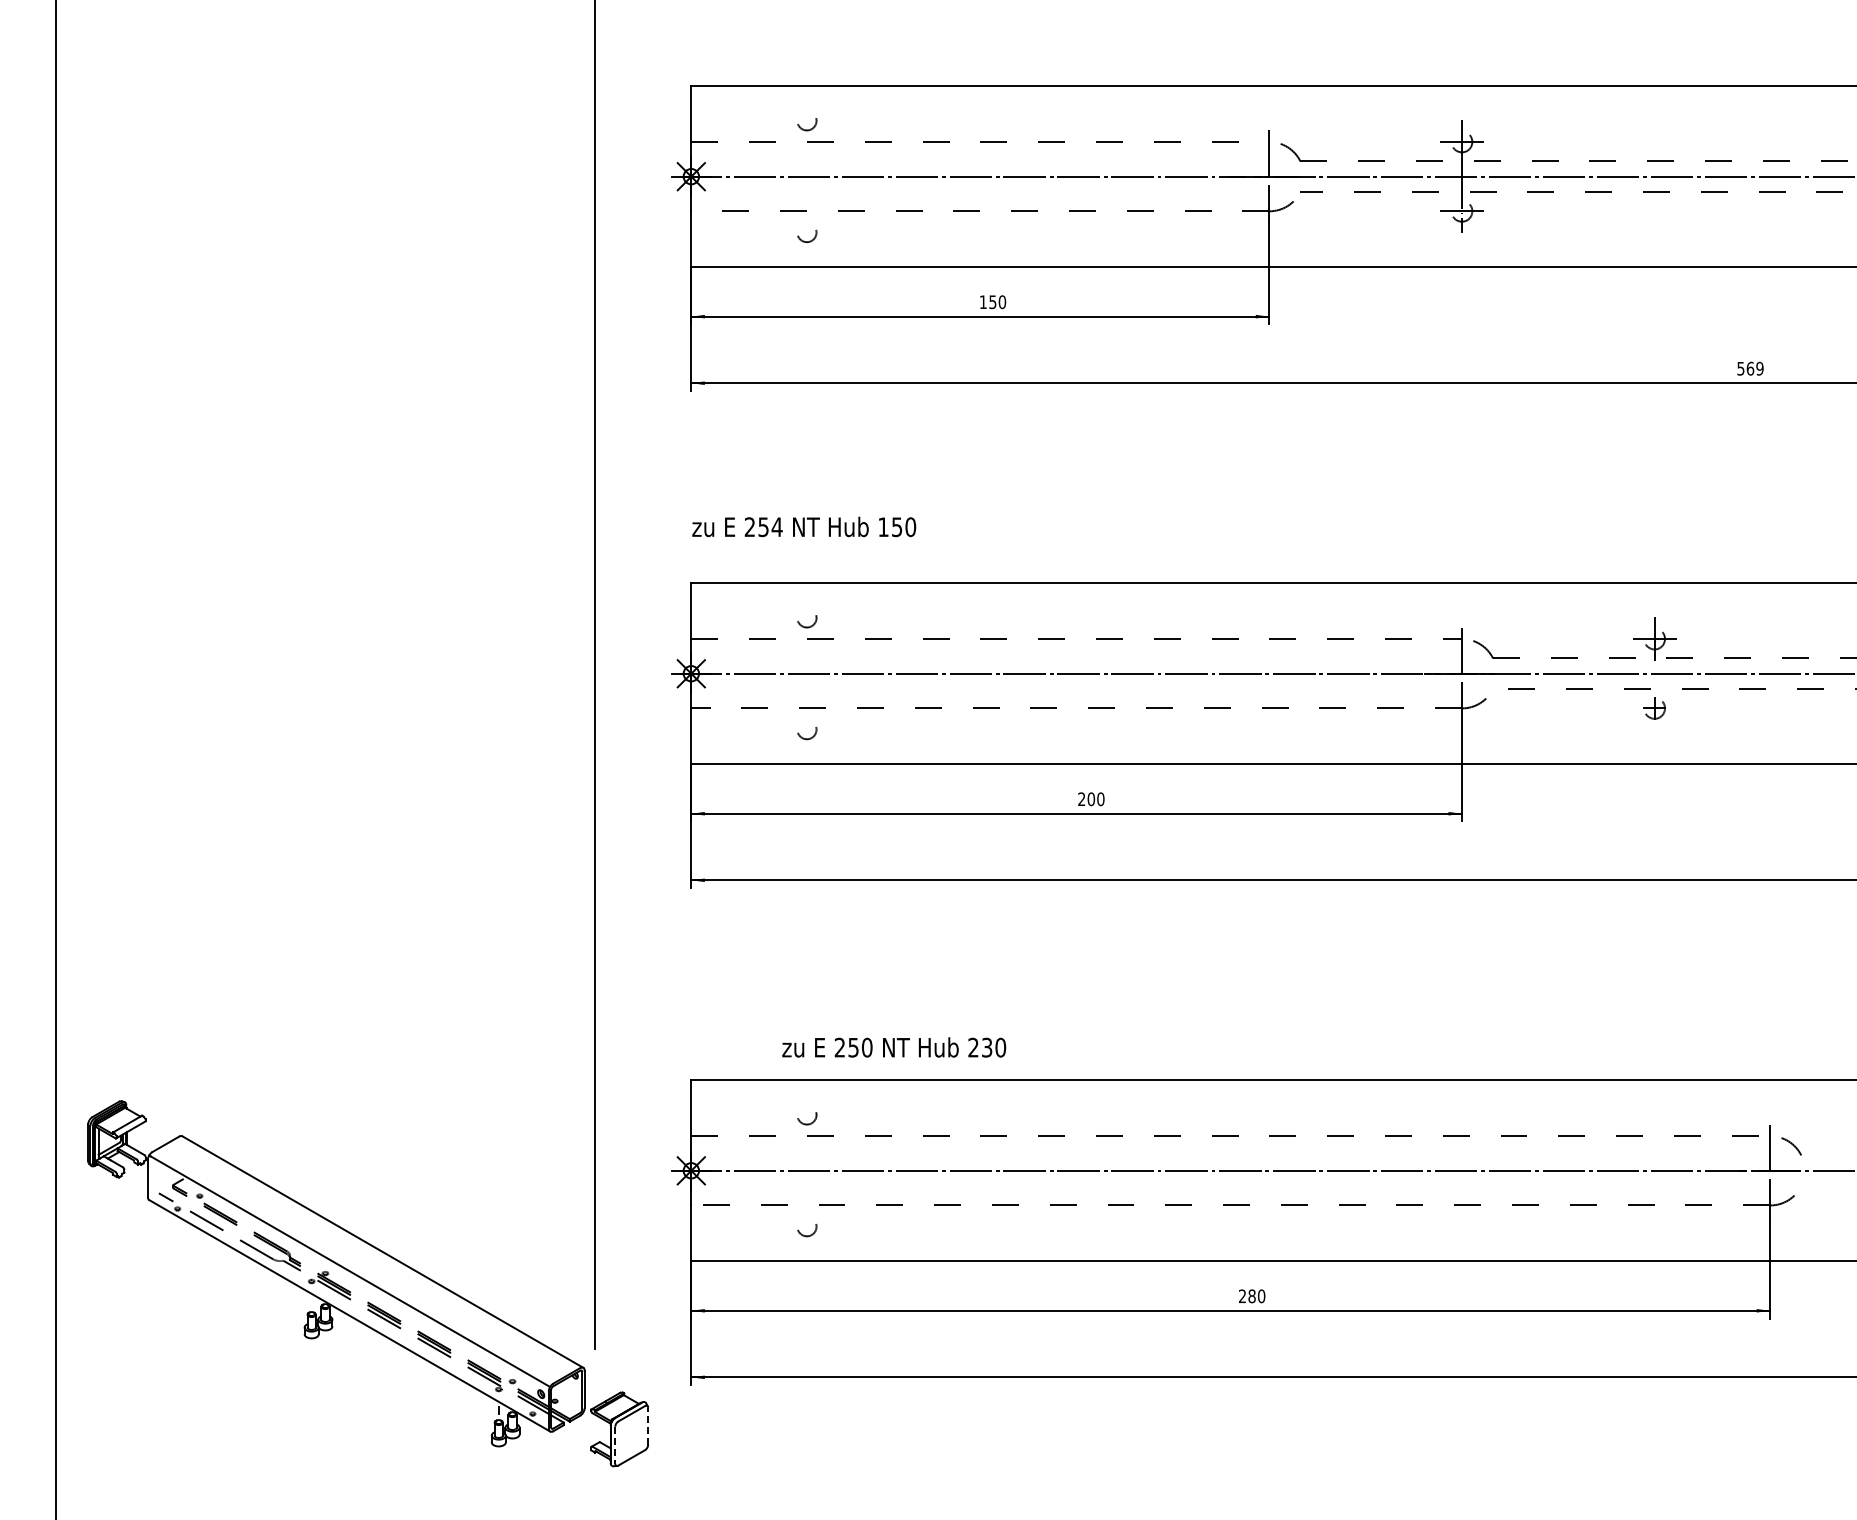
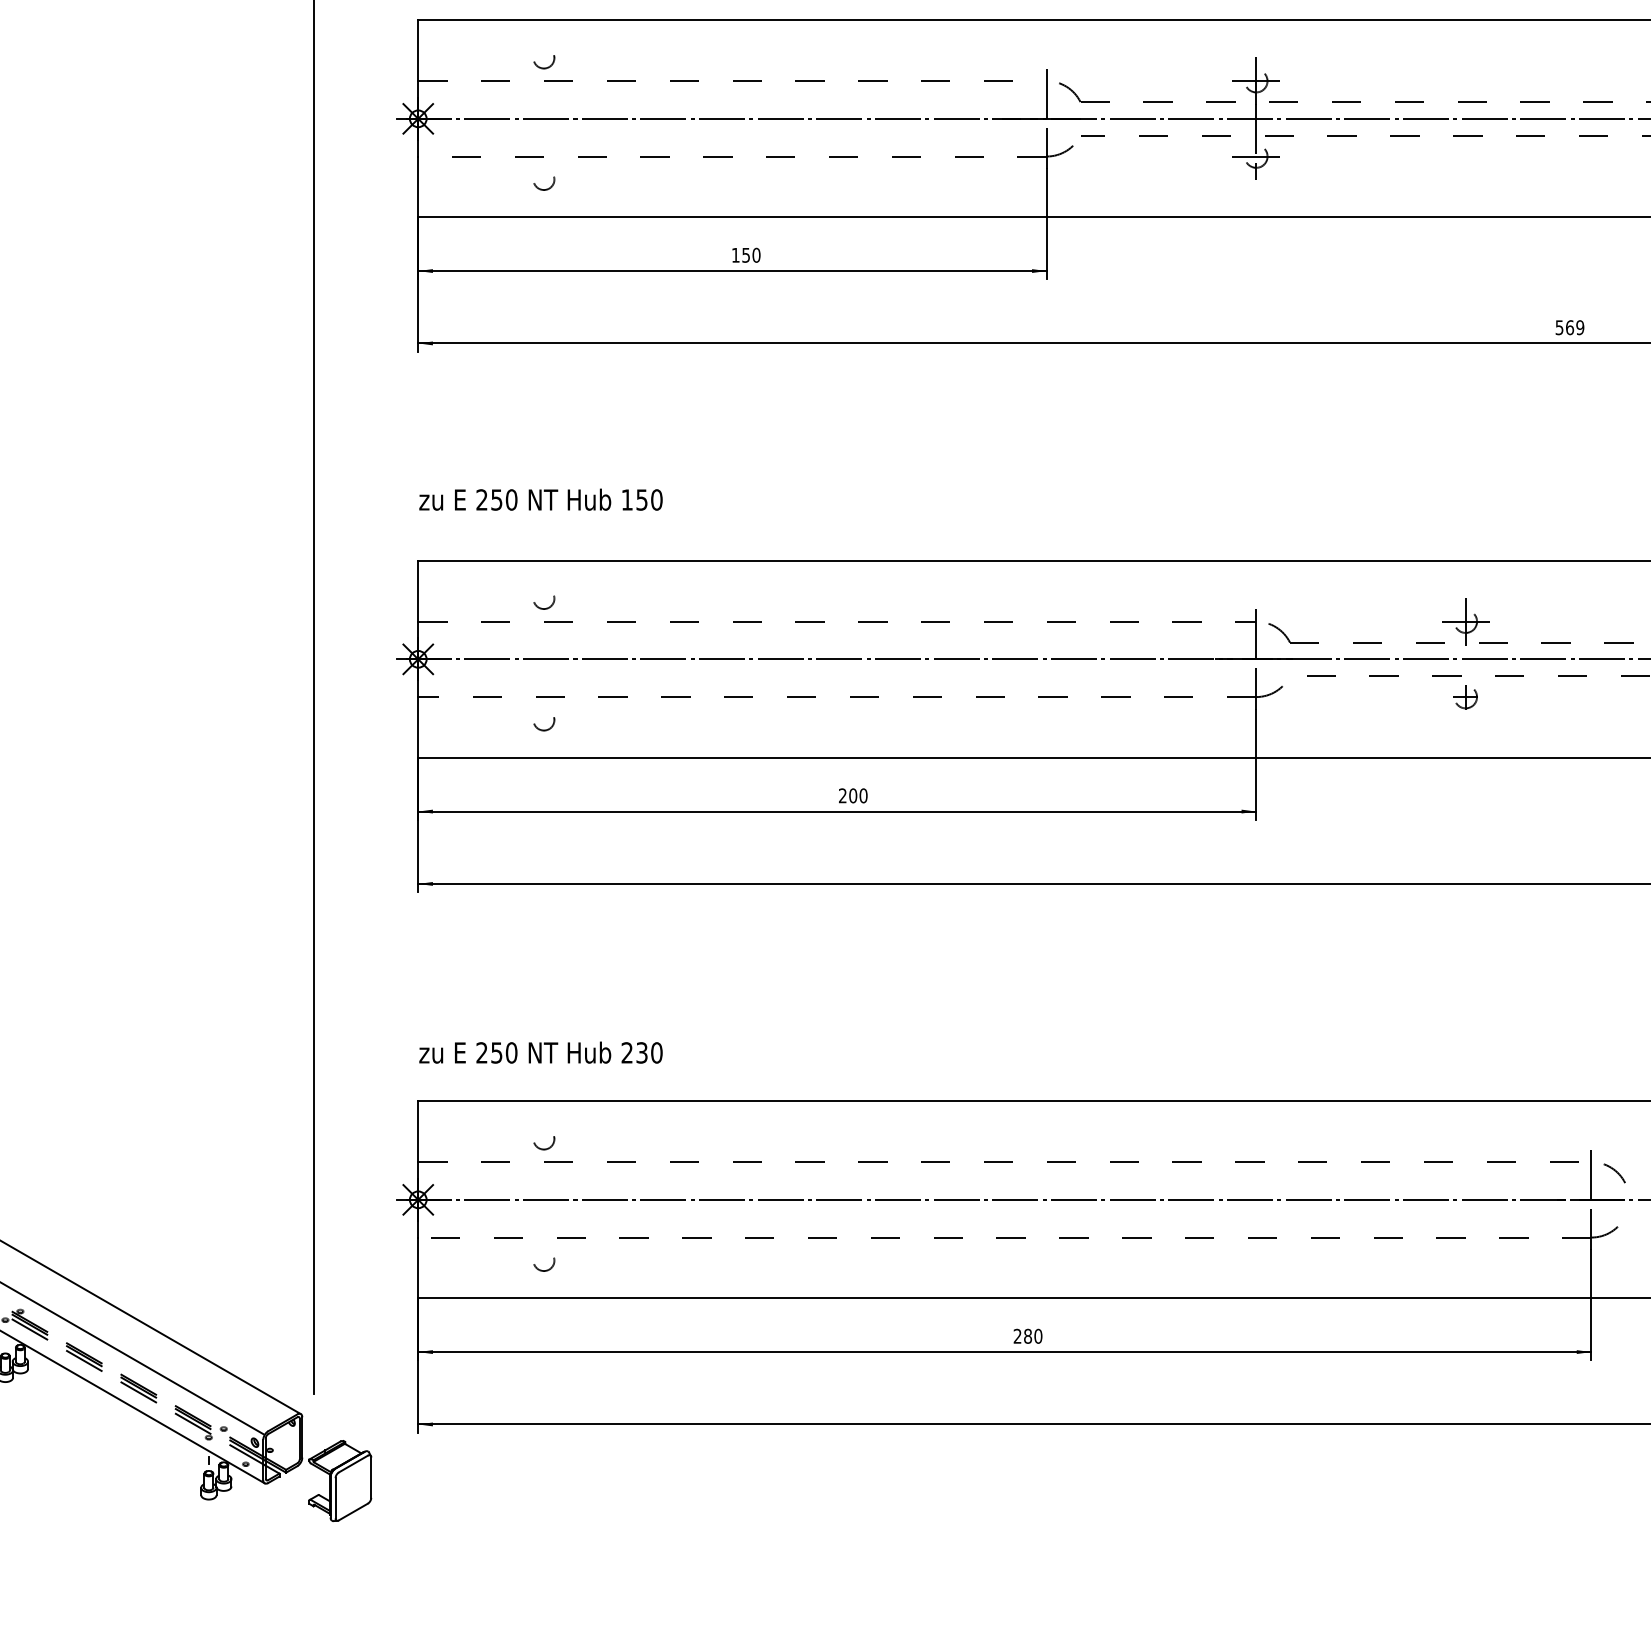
text: (776, 527) -> (510, 500), 254 -> 250
text: (894, 1047) -> (541, 1052), moved
line: (648, 1426) -> (371, 1477), dashed -> solid
line: (615, 1445) -> (335, 1498), dashed -> solid

